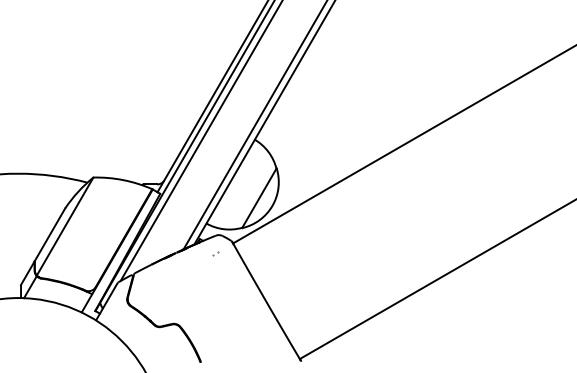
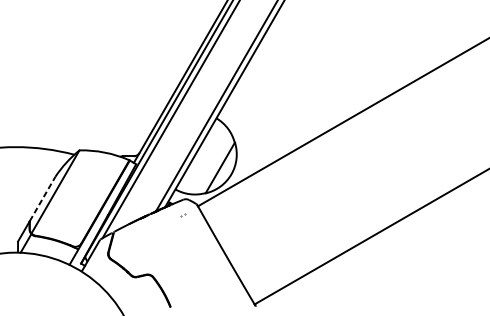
line: (50, 234) -> (43, 198), solid -> dashed

